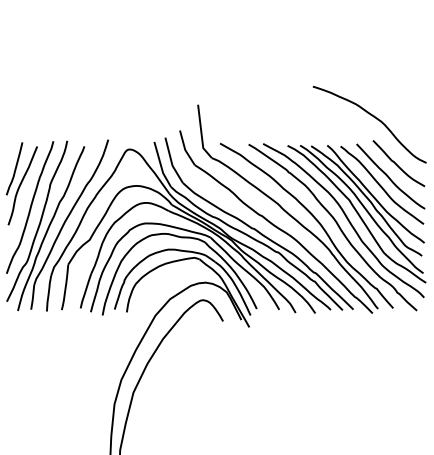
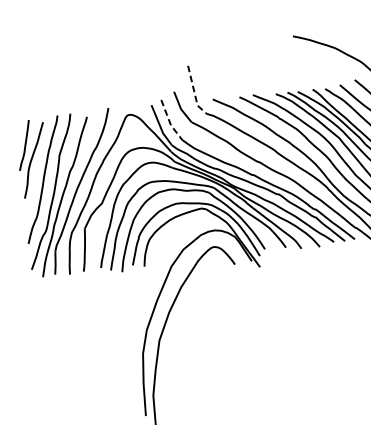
line: (201, 134) -> (194, 93), solid -> dashed
line: (171, 162) -> (169, 122), solid -> dashed

